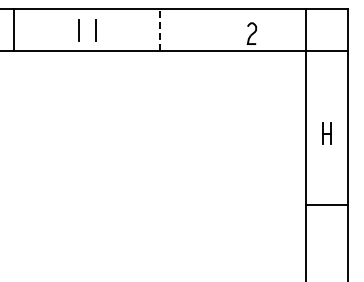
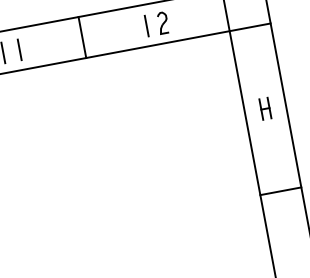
line: (159, 30) -> (82, 38), dashed -> solid
line: (224, 30) -> (145, 26), added
part: (251, 33) -> (162, 22), moved
line: (326, 204) -> (280, 191), moved

